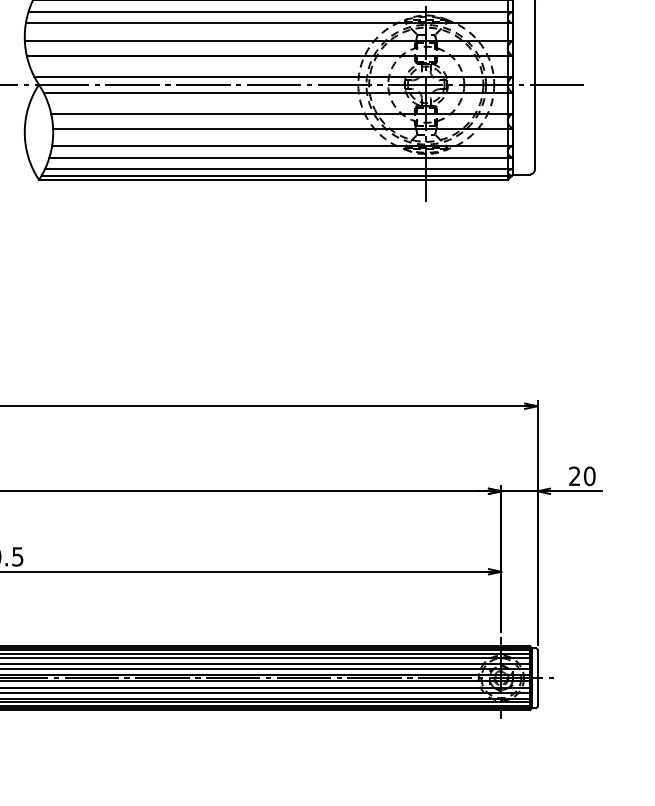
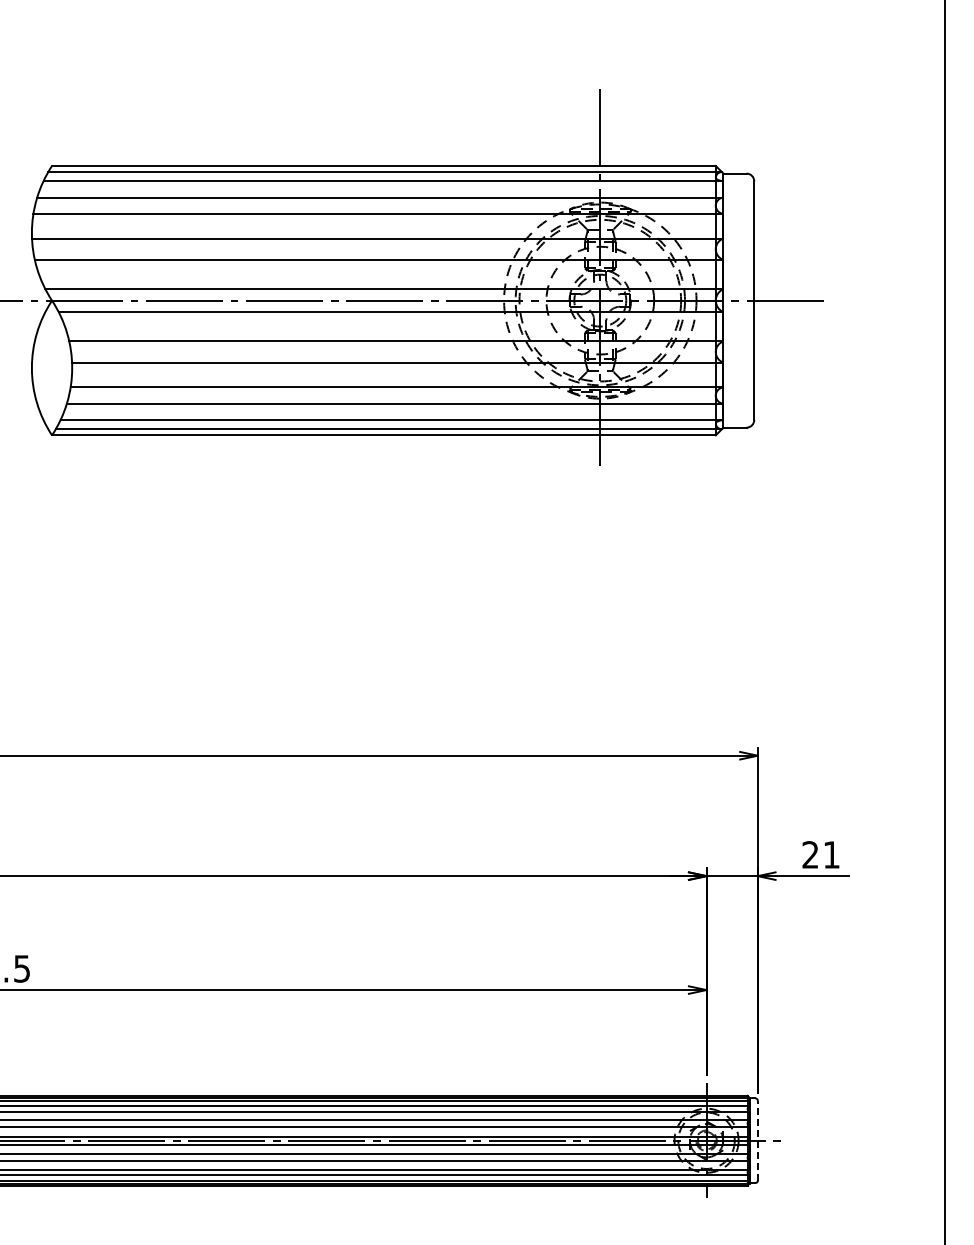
text: (589, 476) -> (831, 854), 20 -> 21
line: (537, 678) -> (757, 1140), solid -> dashed

